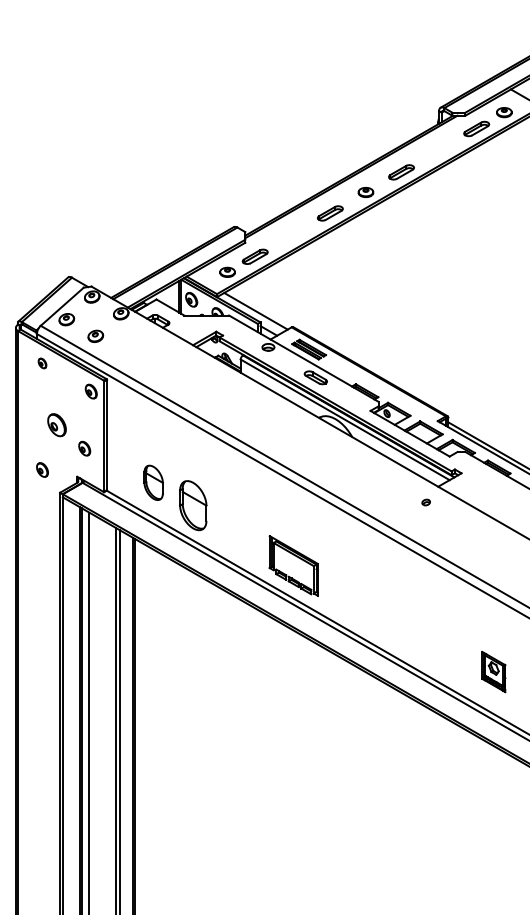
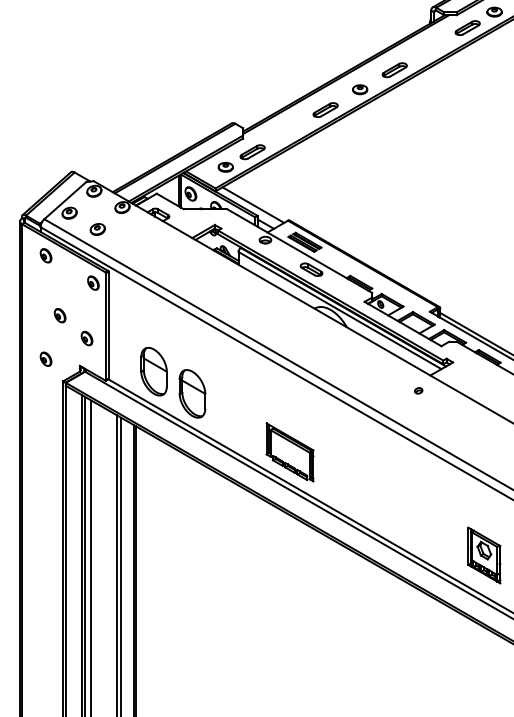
part: (42, 363) -> (46, 255), size x1.43
part: (56, 424) -> (59, 315), size x0.62
part: (153, 482) -> (153, 371), size x1.43
part: (493, 671) -> (484, 554), size x1.43

